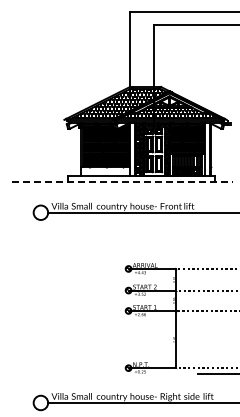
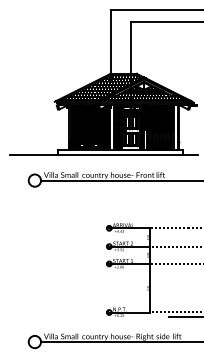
hatch: (105, 171) -> (89, 145), added
line: (122, 182) -> (104, 154), dashed -> solid

